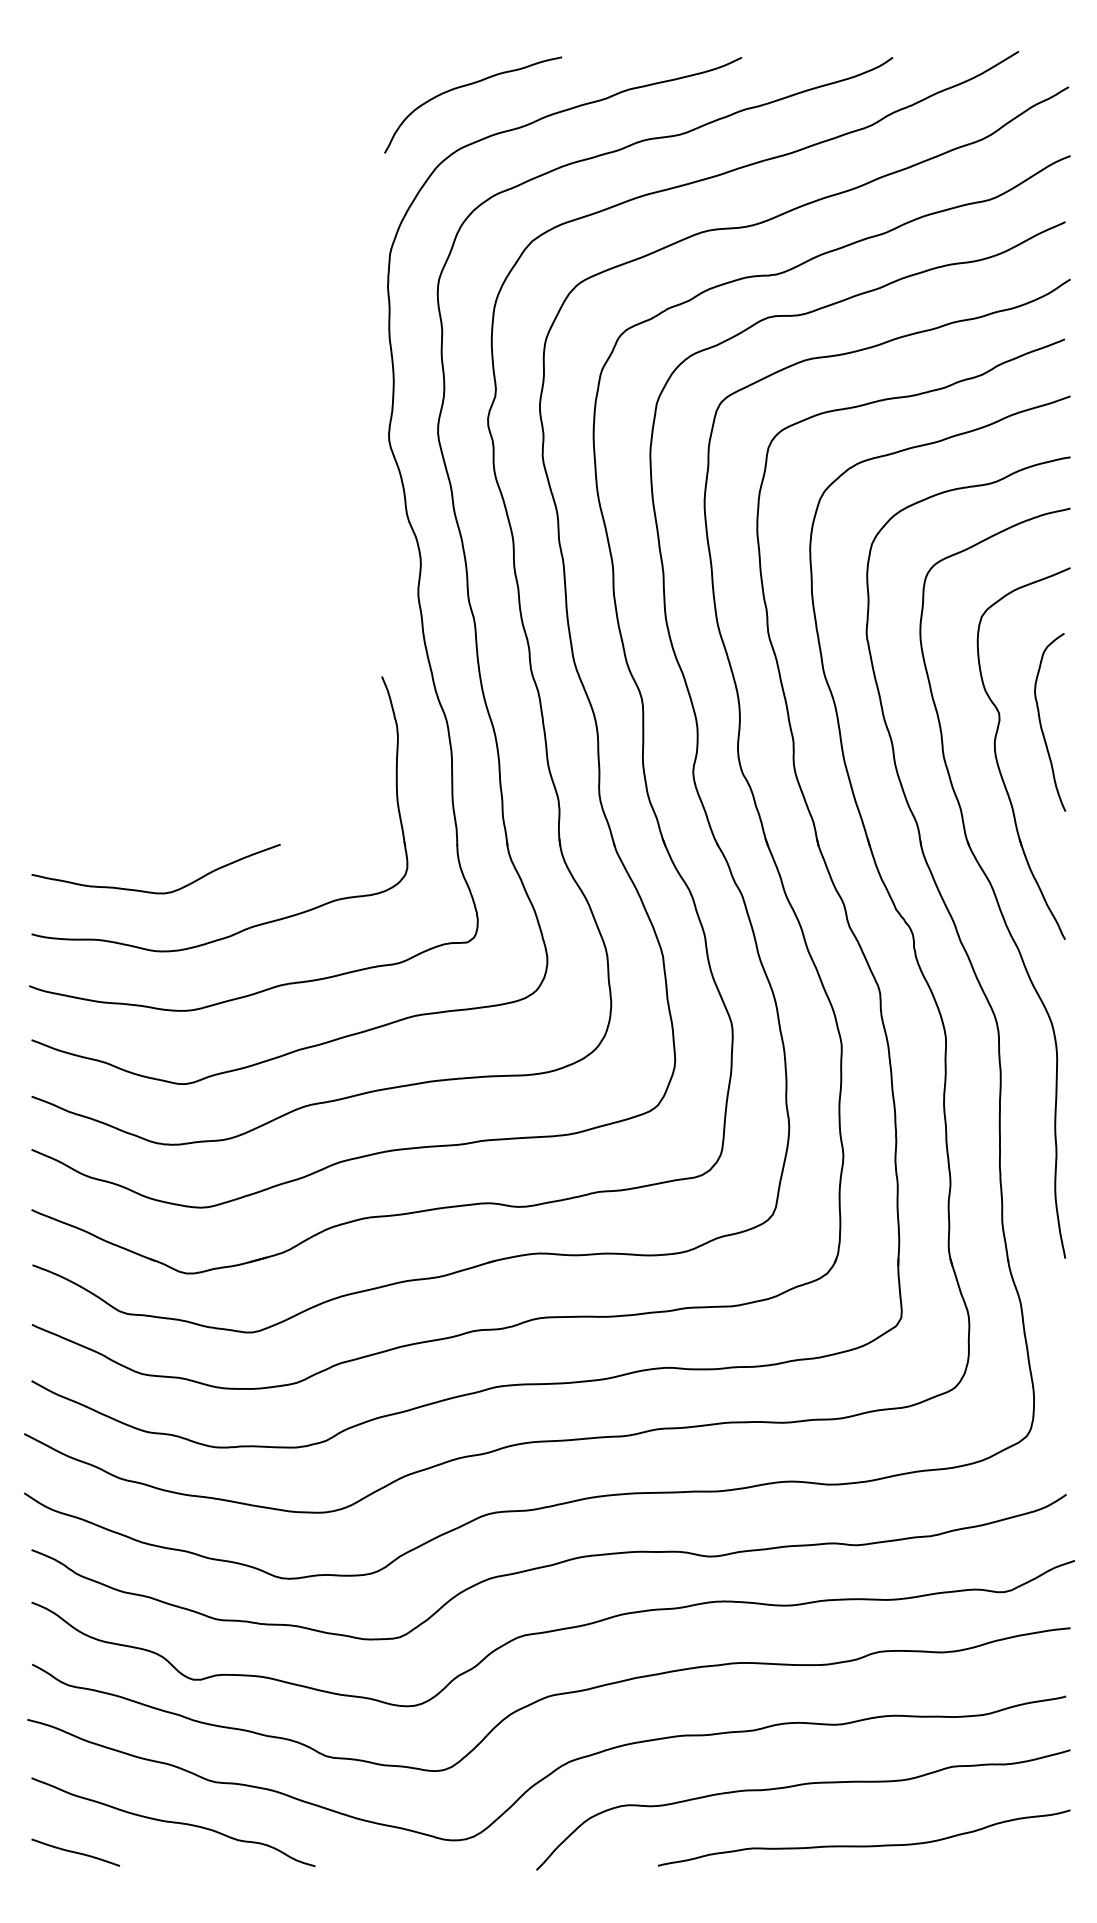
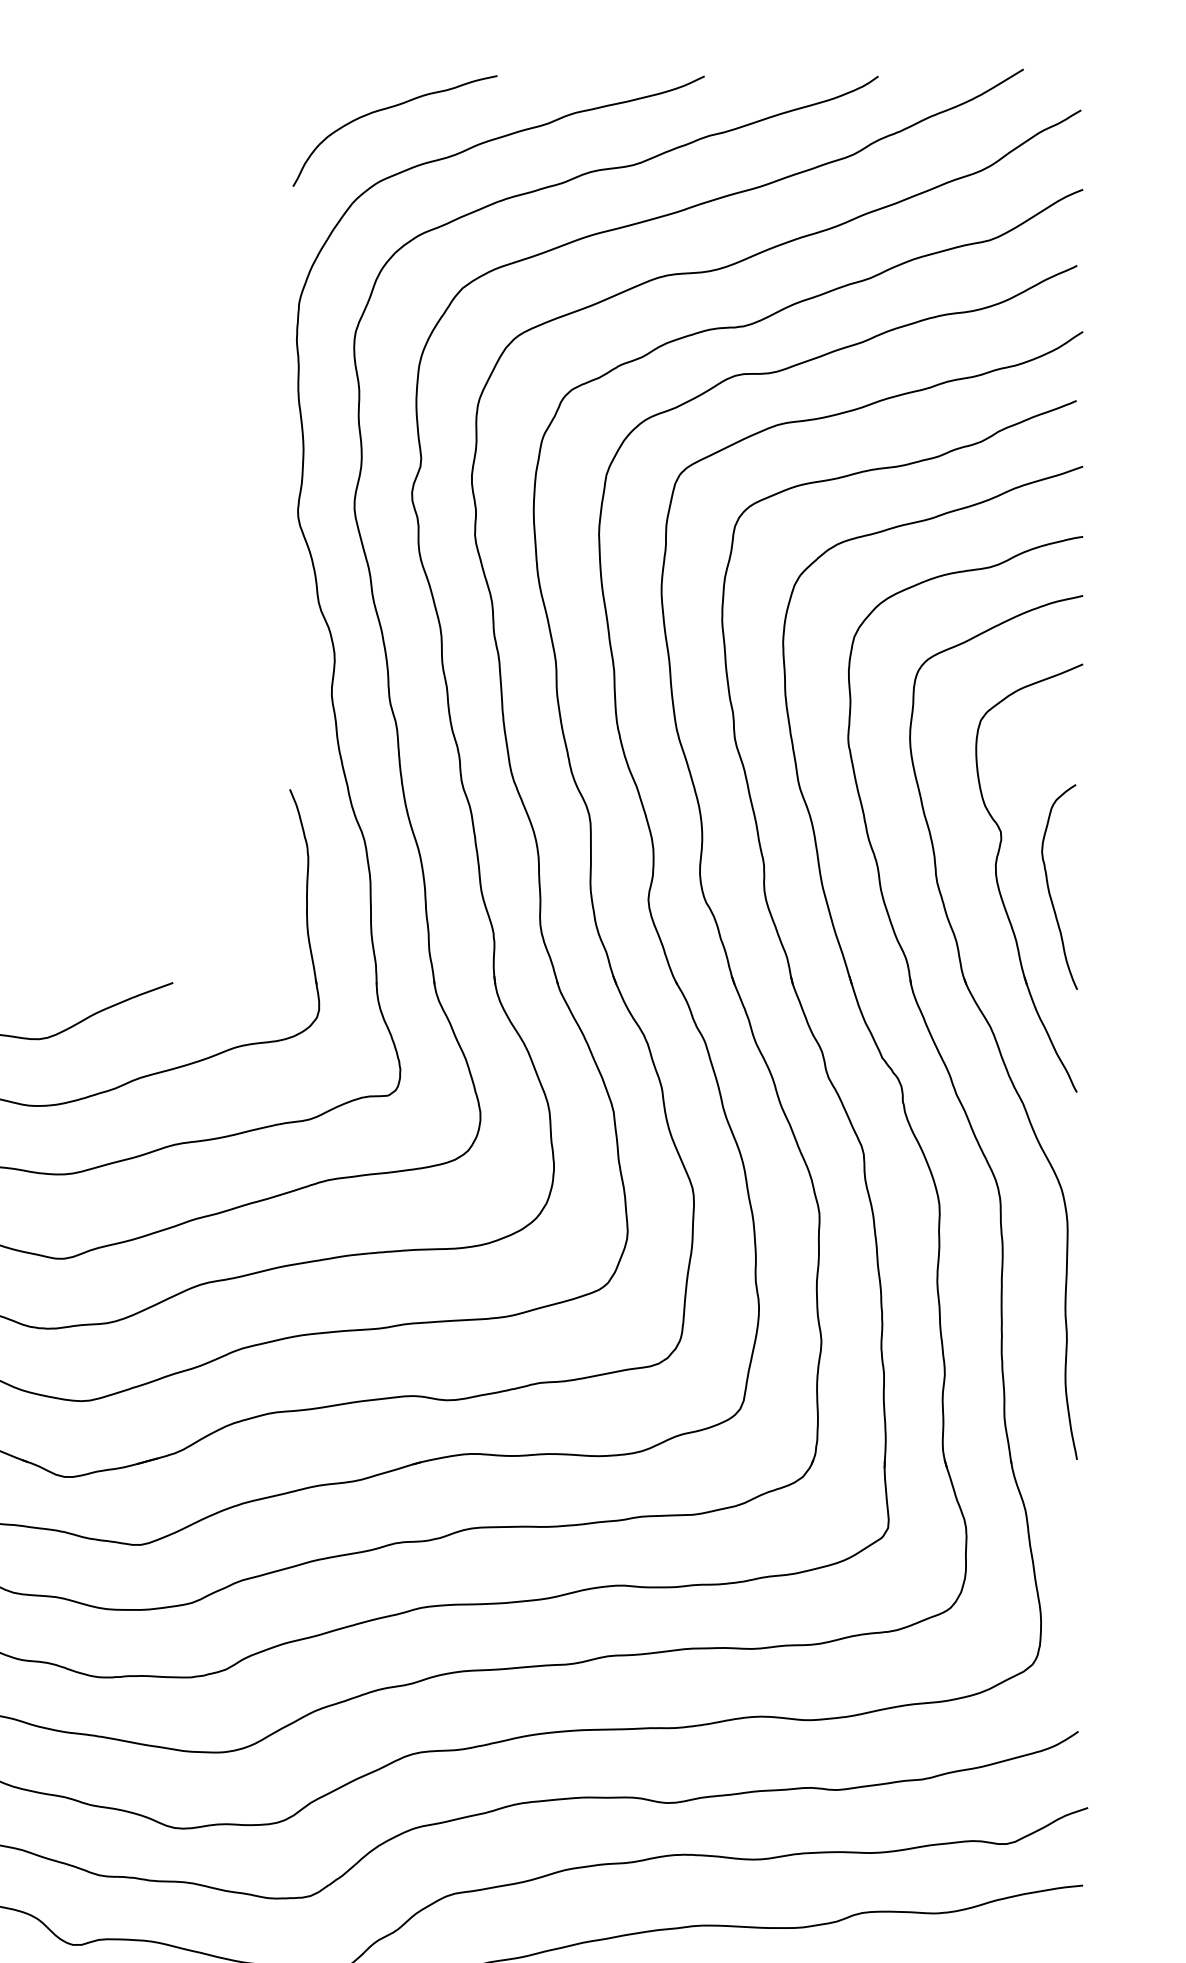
curve: (1041, 722) -> (1049, 887), moved

